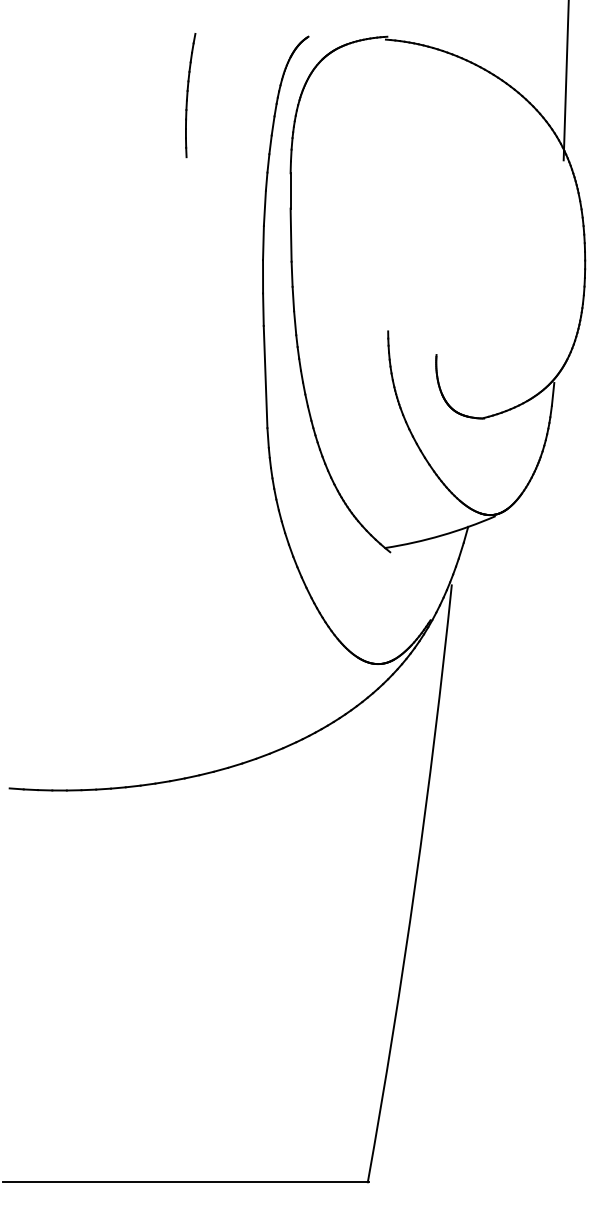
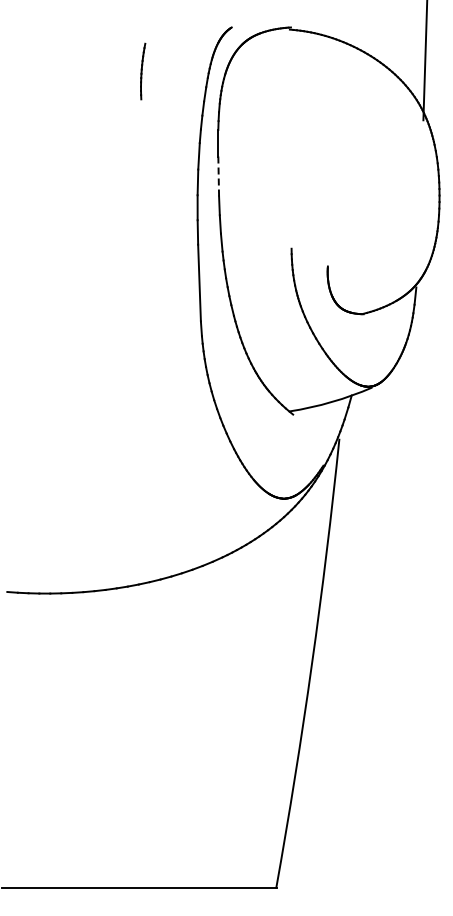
part: (189, 95) -> (142, 71), size x0.6
line: (290, 235) -> (218, 176), solid -> dashed

